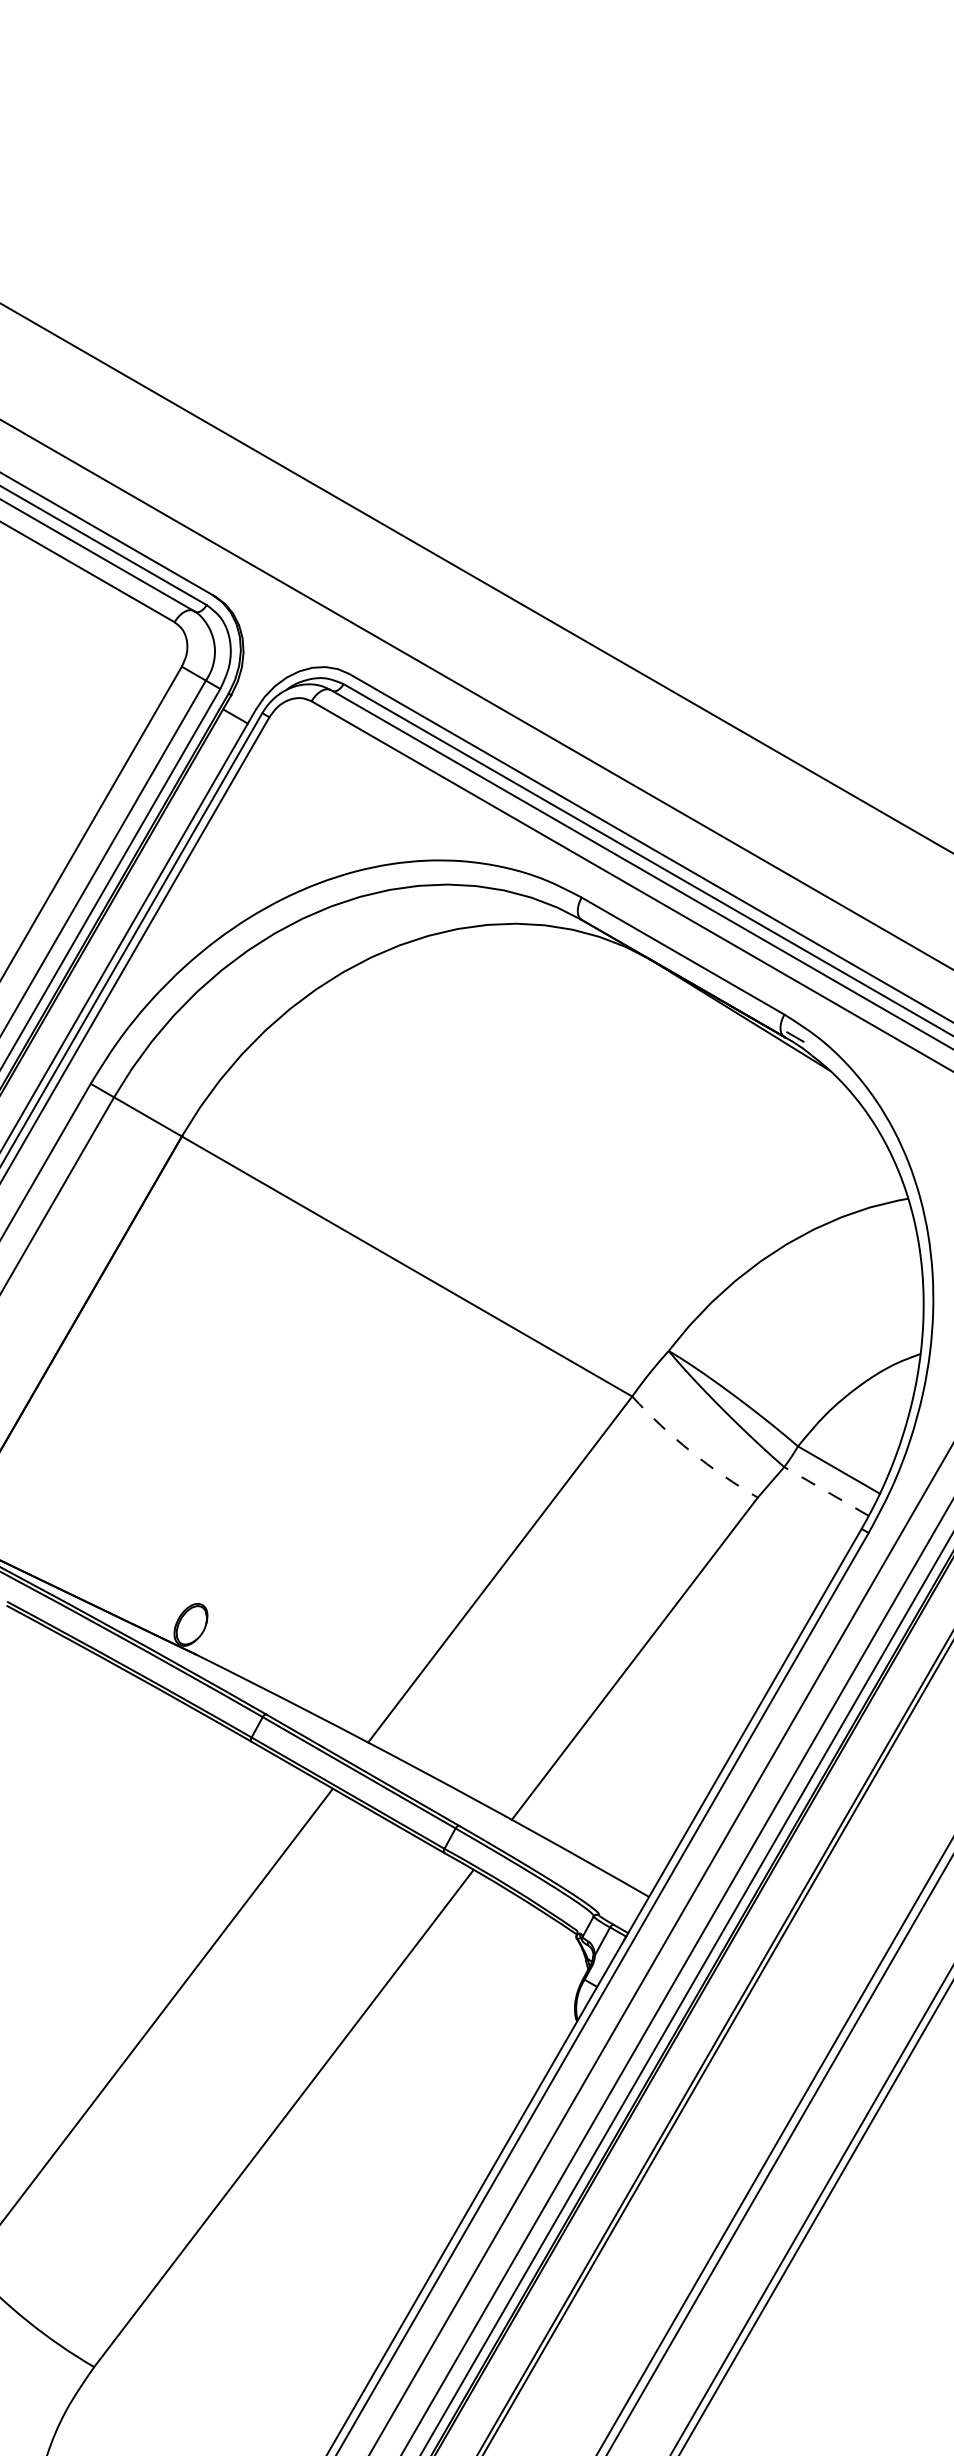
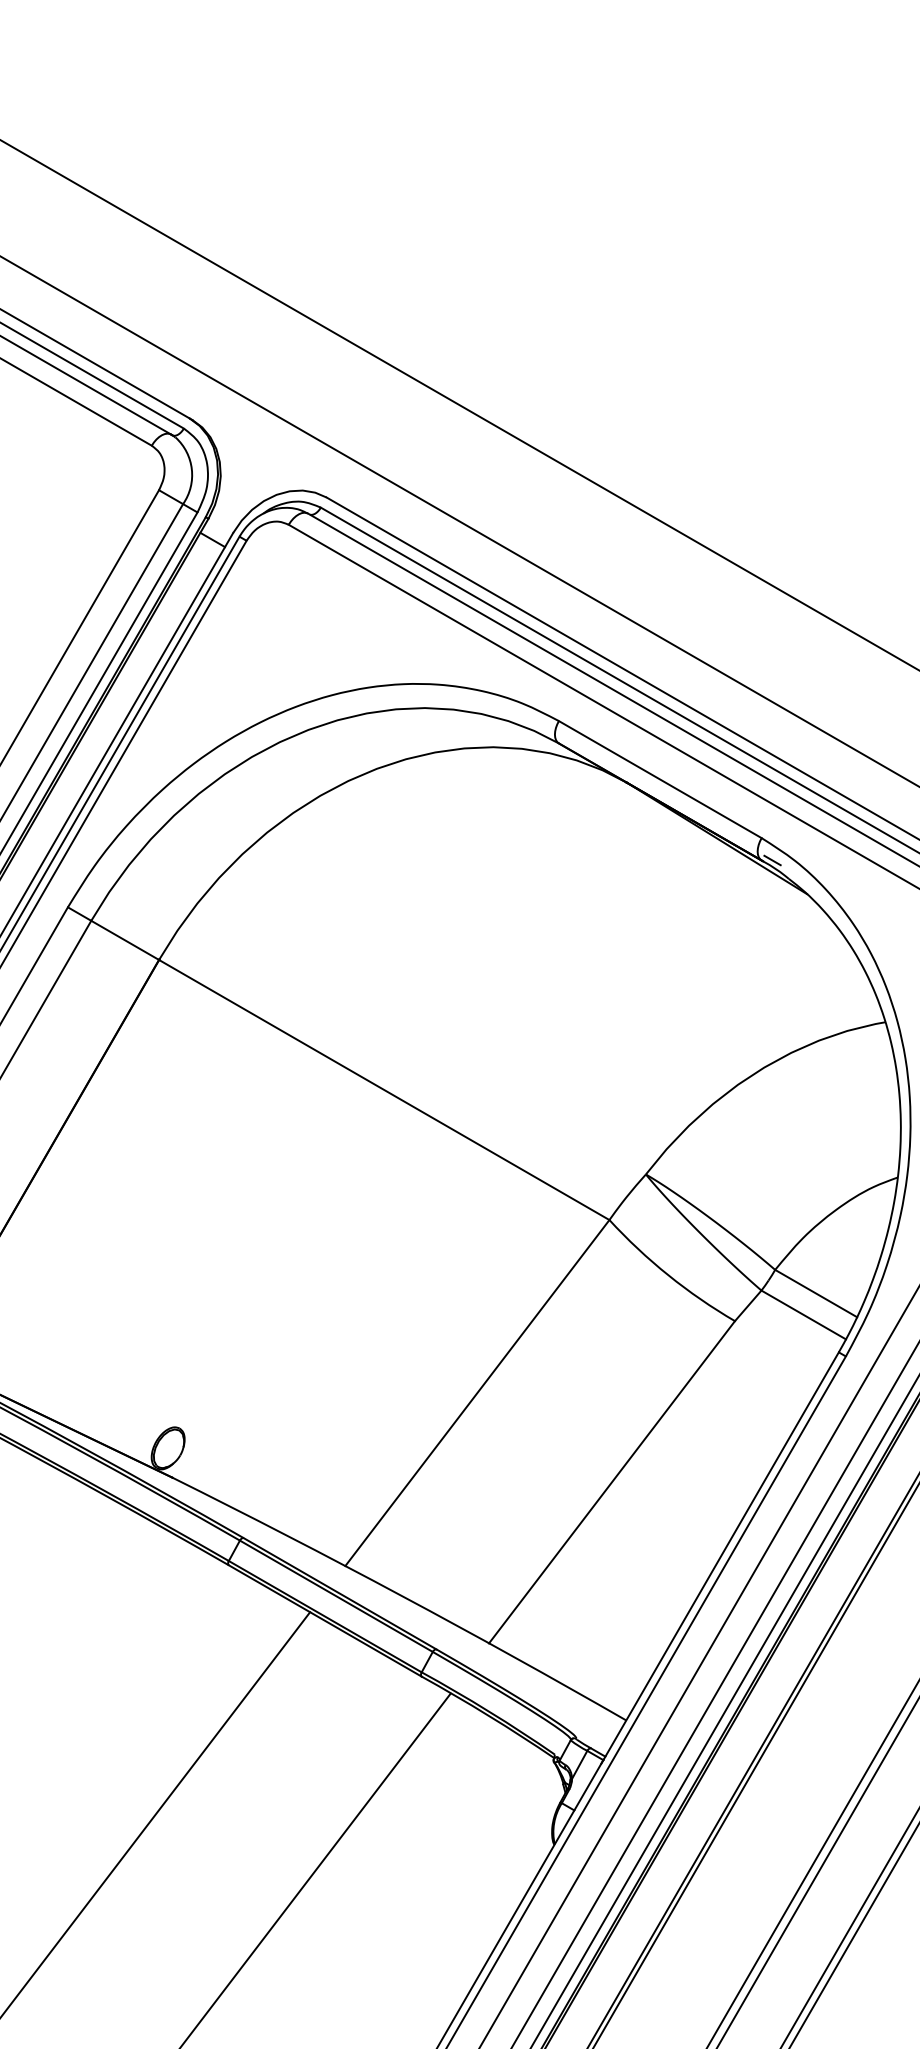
arc: (691, 1451) -> (668, 1275), dashed -> solid
line: (826, 1491) -> (803, 1315), dashed -> solid

